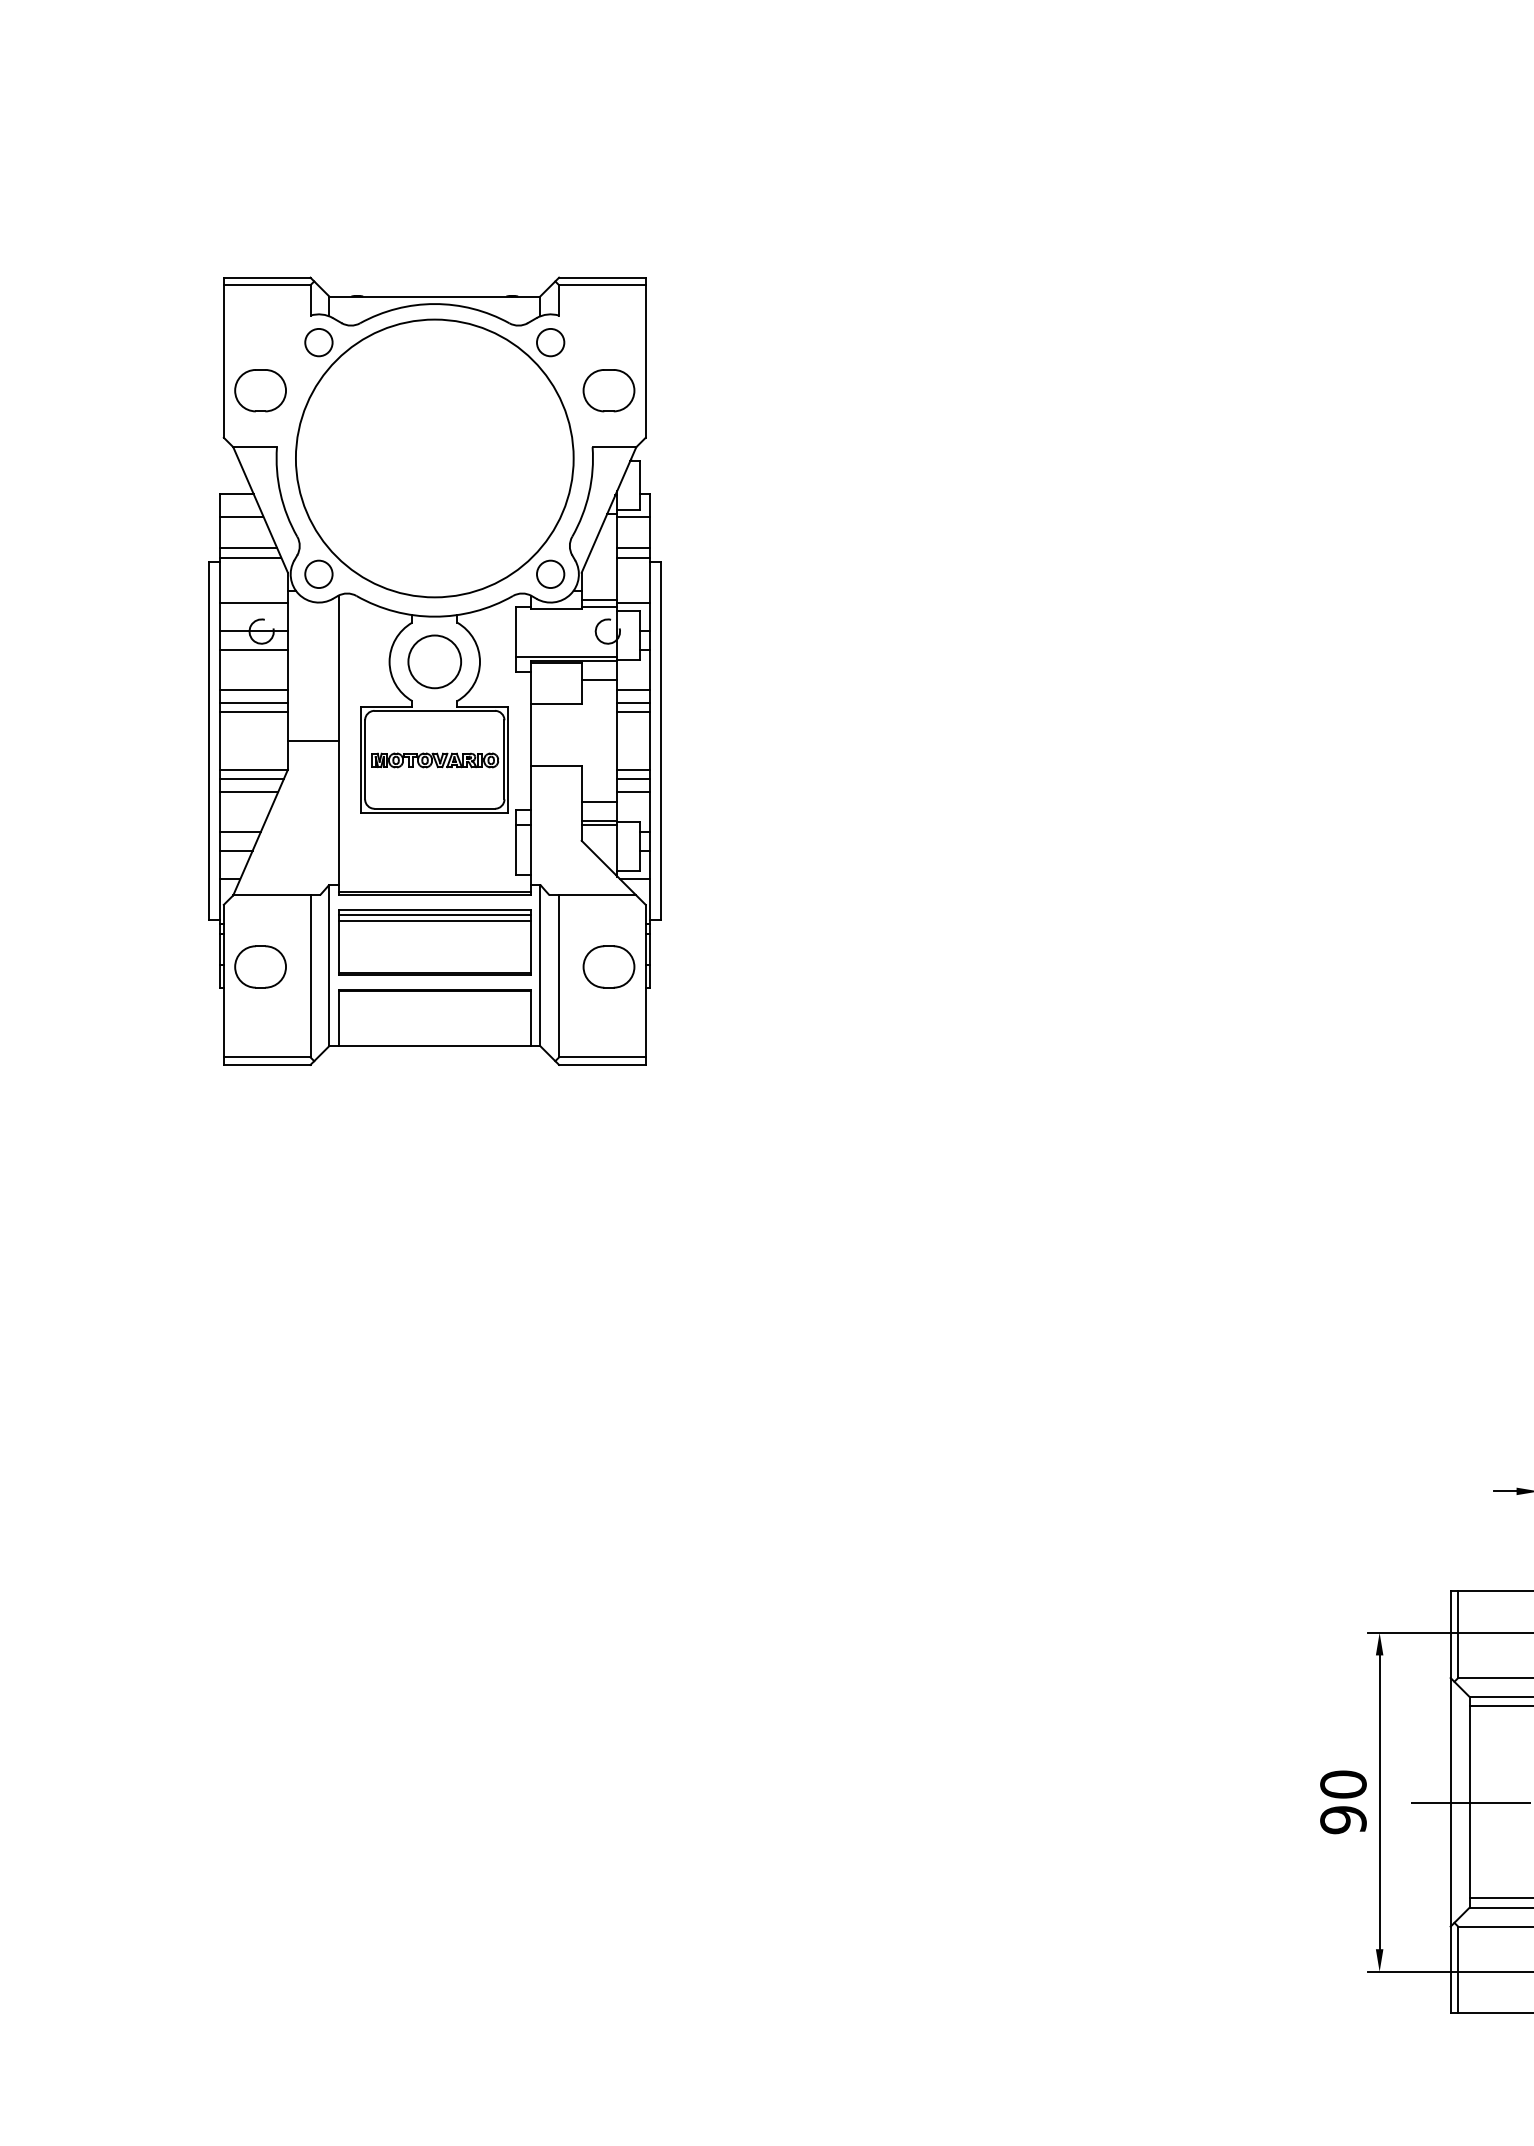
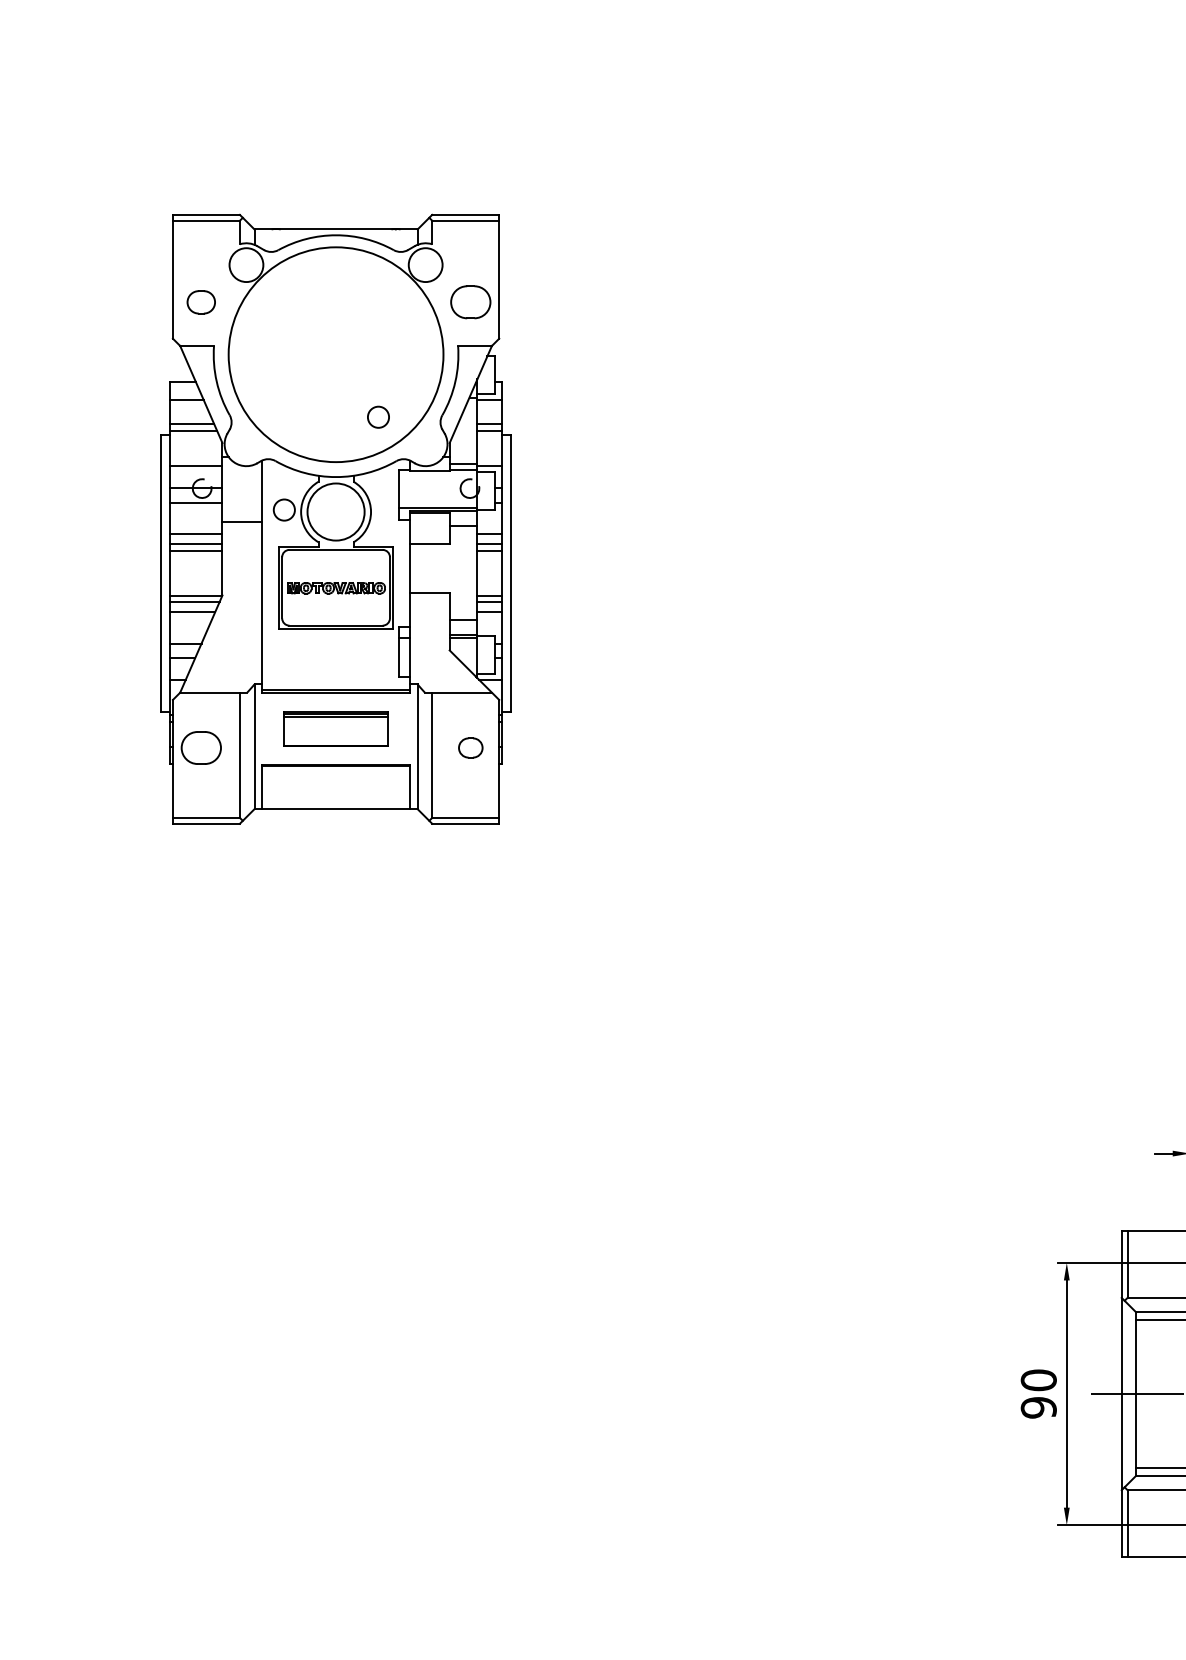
circle: (318, 342) -> (246, 265), size x1.6
circle: (550, 342) -> (425, 265), size x1.6
part: (260, 390) -> (201, 302), size x0.7
circle: (318, 573) -> (284, 509), moved
circle: (550, 573) -> (378, 416), moved
circle: (434, 661) -> (335, 511), size x1.4
line: (312, 740) -> (241, 521), moved
part: (434, 942) -> (335, 729), size x0.7
part: (608, 966) -> (470, 747), size x0.6

